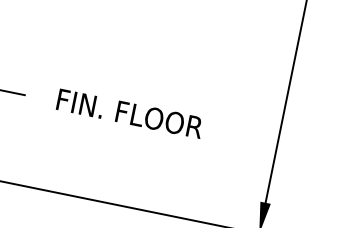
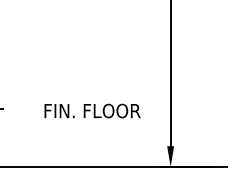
text: (130, 112) -> (92, 110), moved

